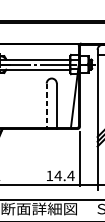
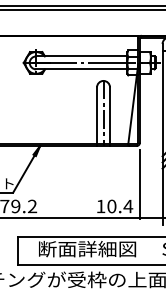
line: (51, 103) -> (103, 113), added
line: (47, 106) -> (97, 116), dashed -> solid
text: (57, 175) -> (111, 206), 14.4 -> 10.4

